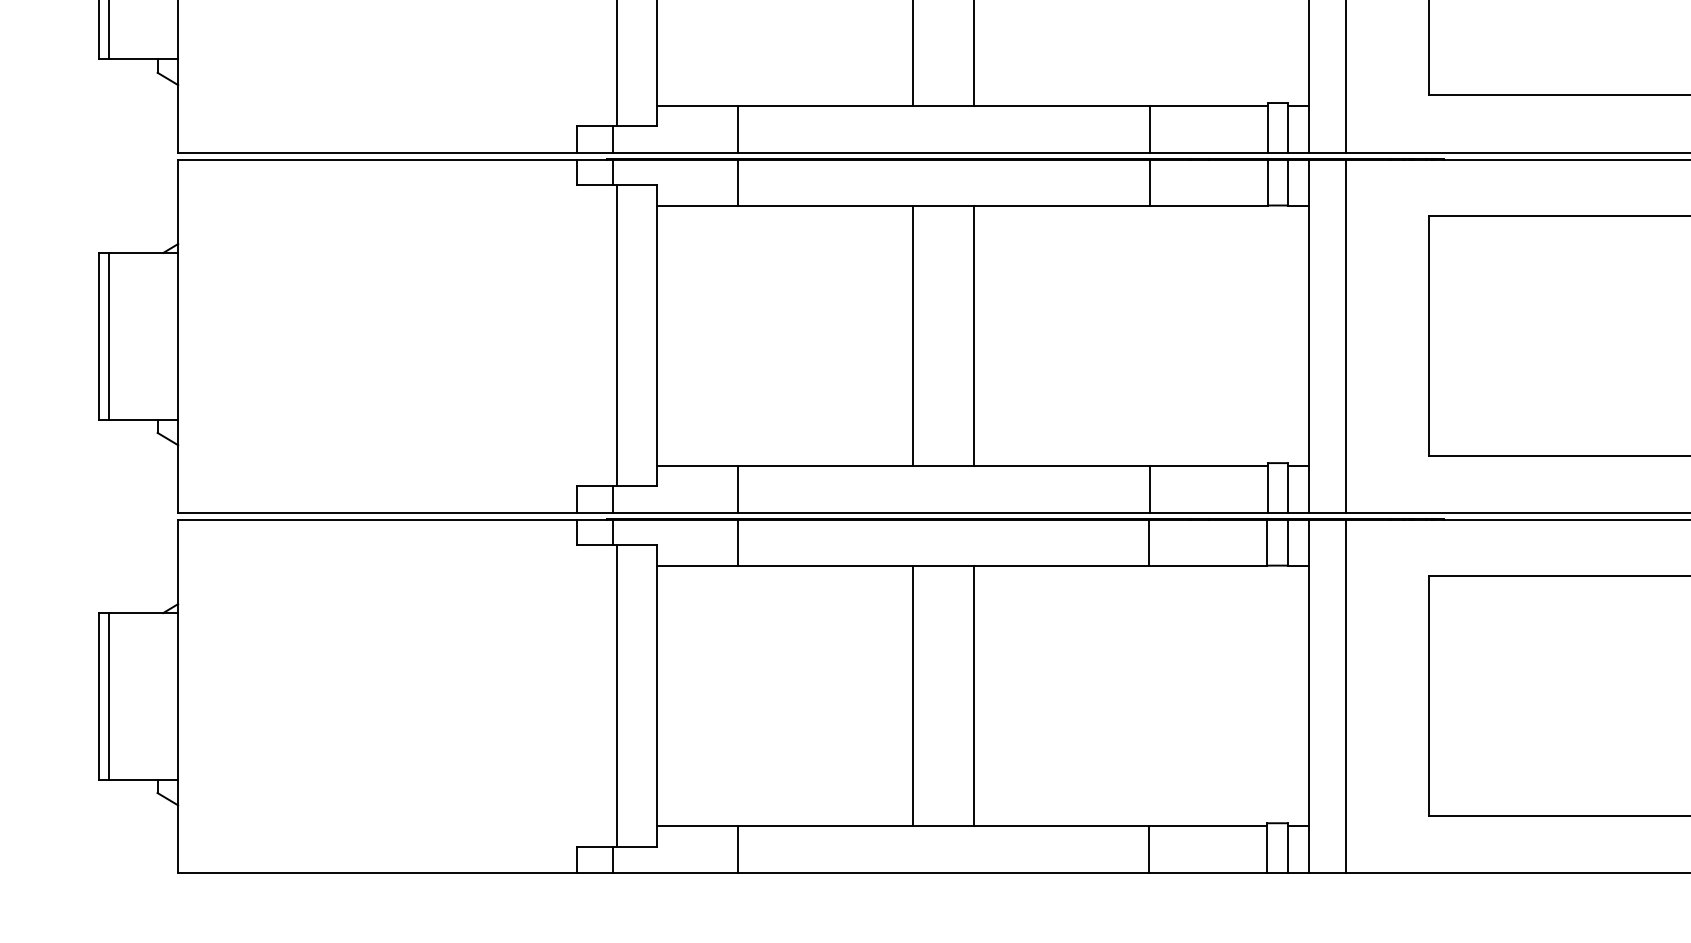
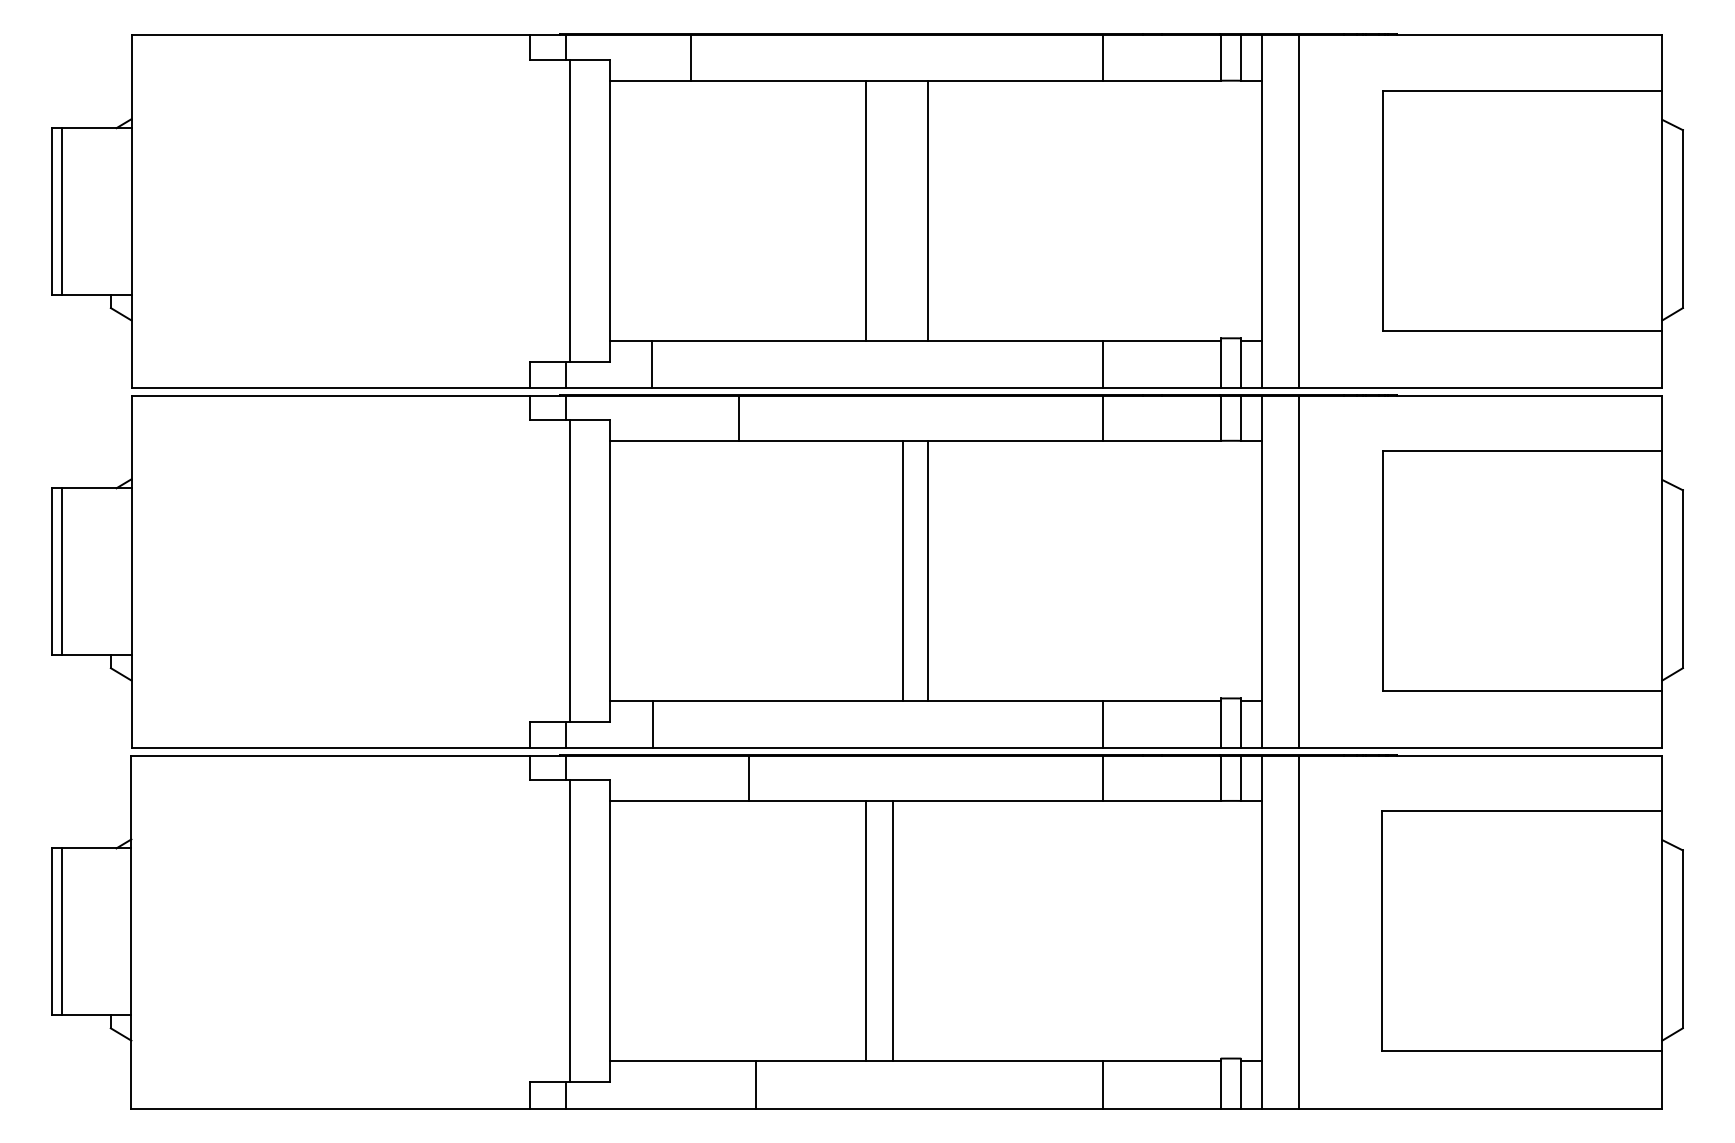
line: (738, 129) -> (652, 364), moved
line: (738, 182) -> (739, 417), moved
line: (913, 335) -> (903, 570), moved
line: (738, 489) -> (653, 724), moved
line: (738, 542) -> (749, 777), moved
line: (974, 695) -> (892, 930), moved
line: (738, 849) -> (756, 1084), moved

